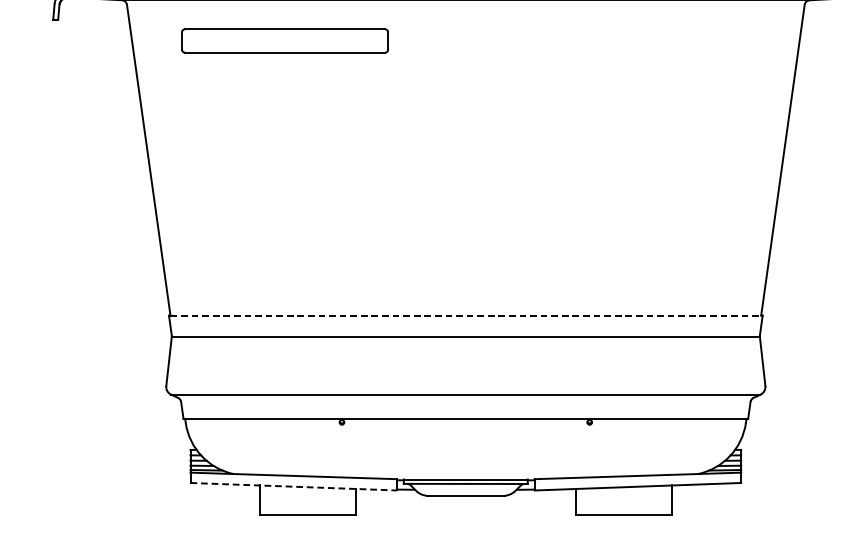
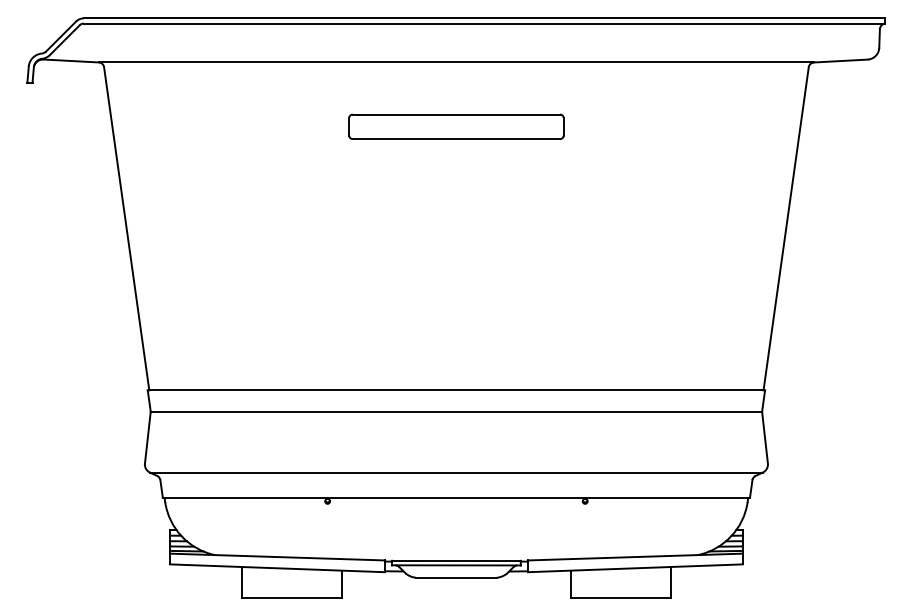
part: (285, 40) -> (456, 126), moved
line: (465, 315) -> (456, 390), dashed -> solid
line: (294, 486) -> (278, 568), dashed -> solid

